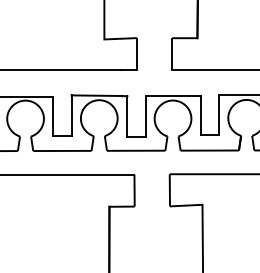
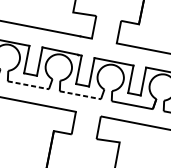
line: (62, 150) -> (28, 84), solid -> dashed
line: (136, 150) -> (80, 95), solid -> dashed

